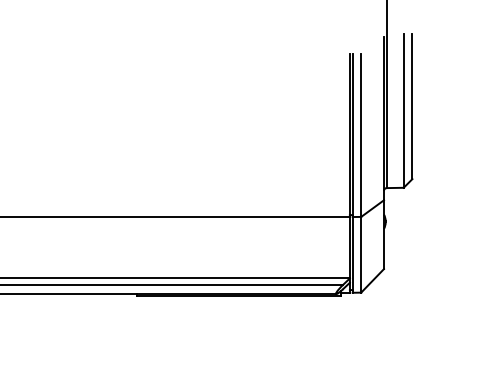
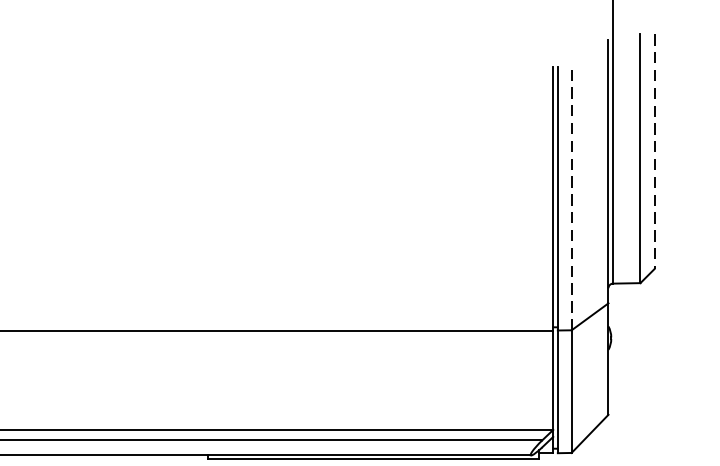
line: (412, 107) -> (654, 153), solid -> dashed
line: (361, 135) -> (572, 198), solid -> dashed

